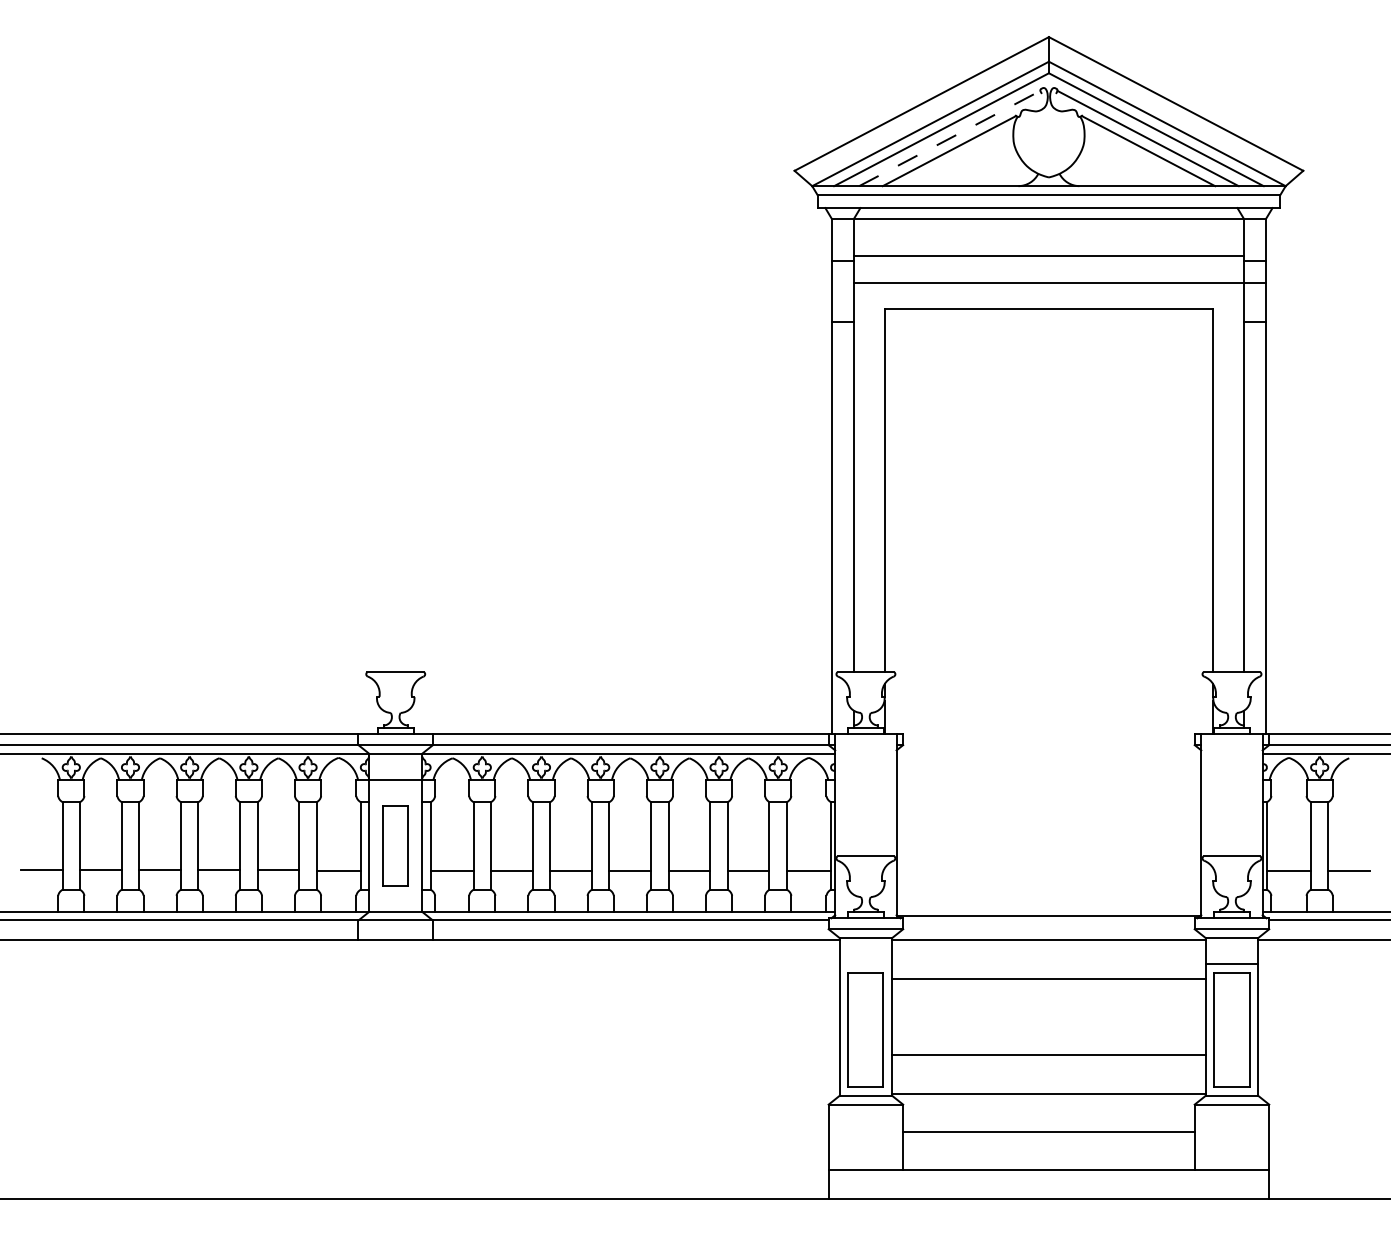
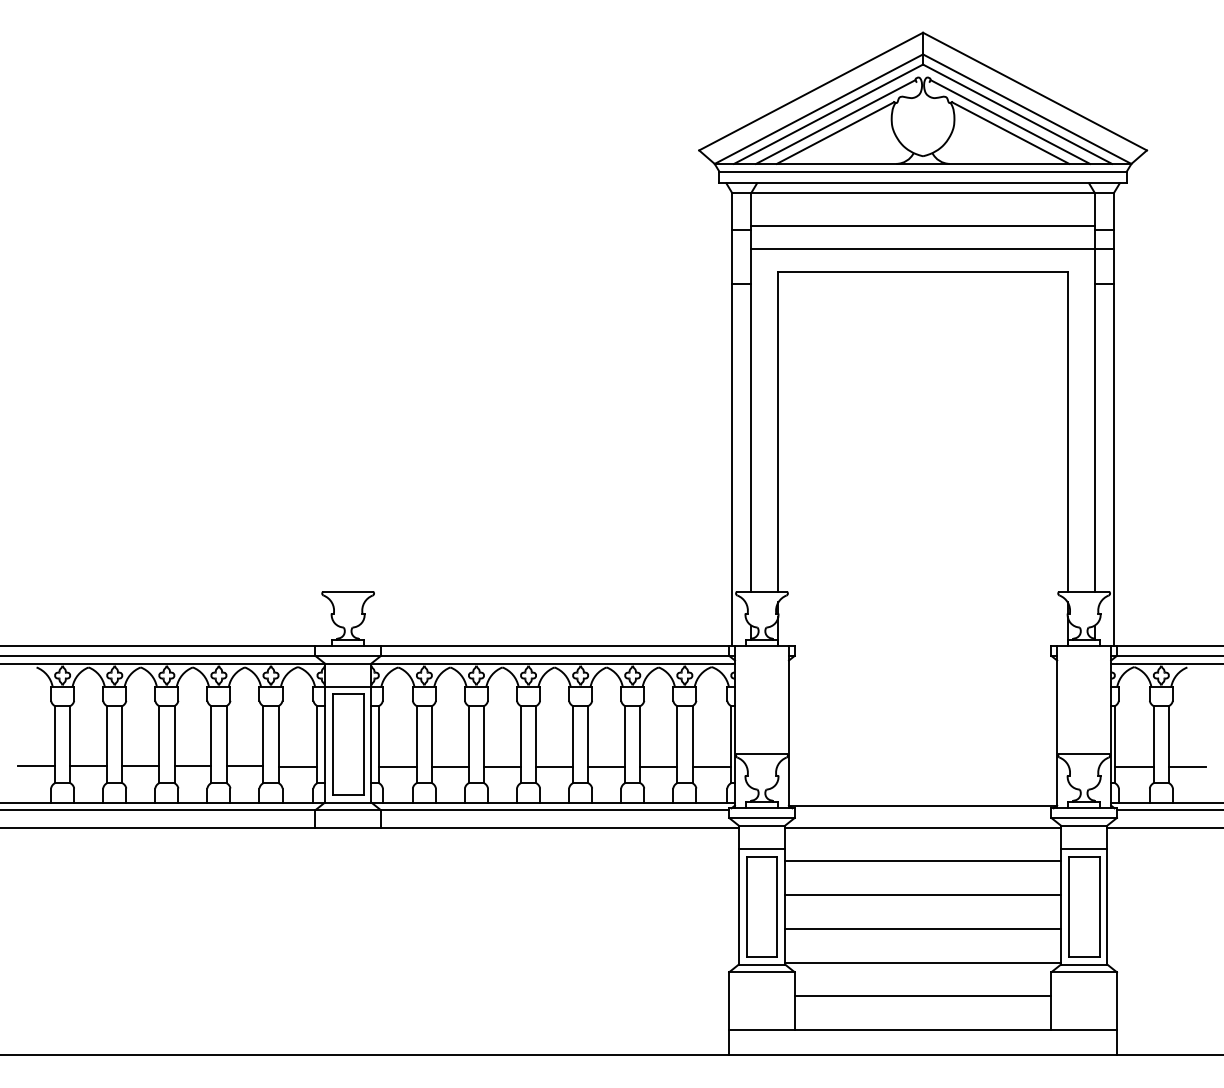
line: (950, 138) -> (836, 121), dashed -> solid
part: (395, 845) -> (347, 744), size x1.43
line: (865, 964) -> (761, 848), added
line: (1048, 1016) -> (922, 894), added

